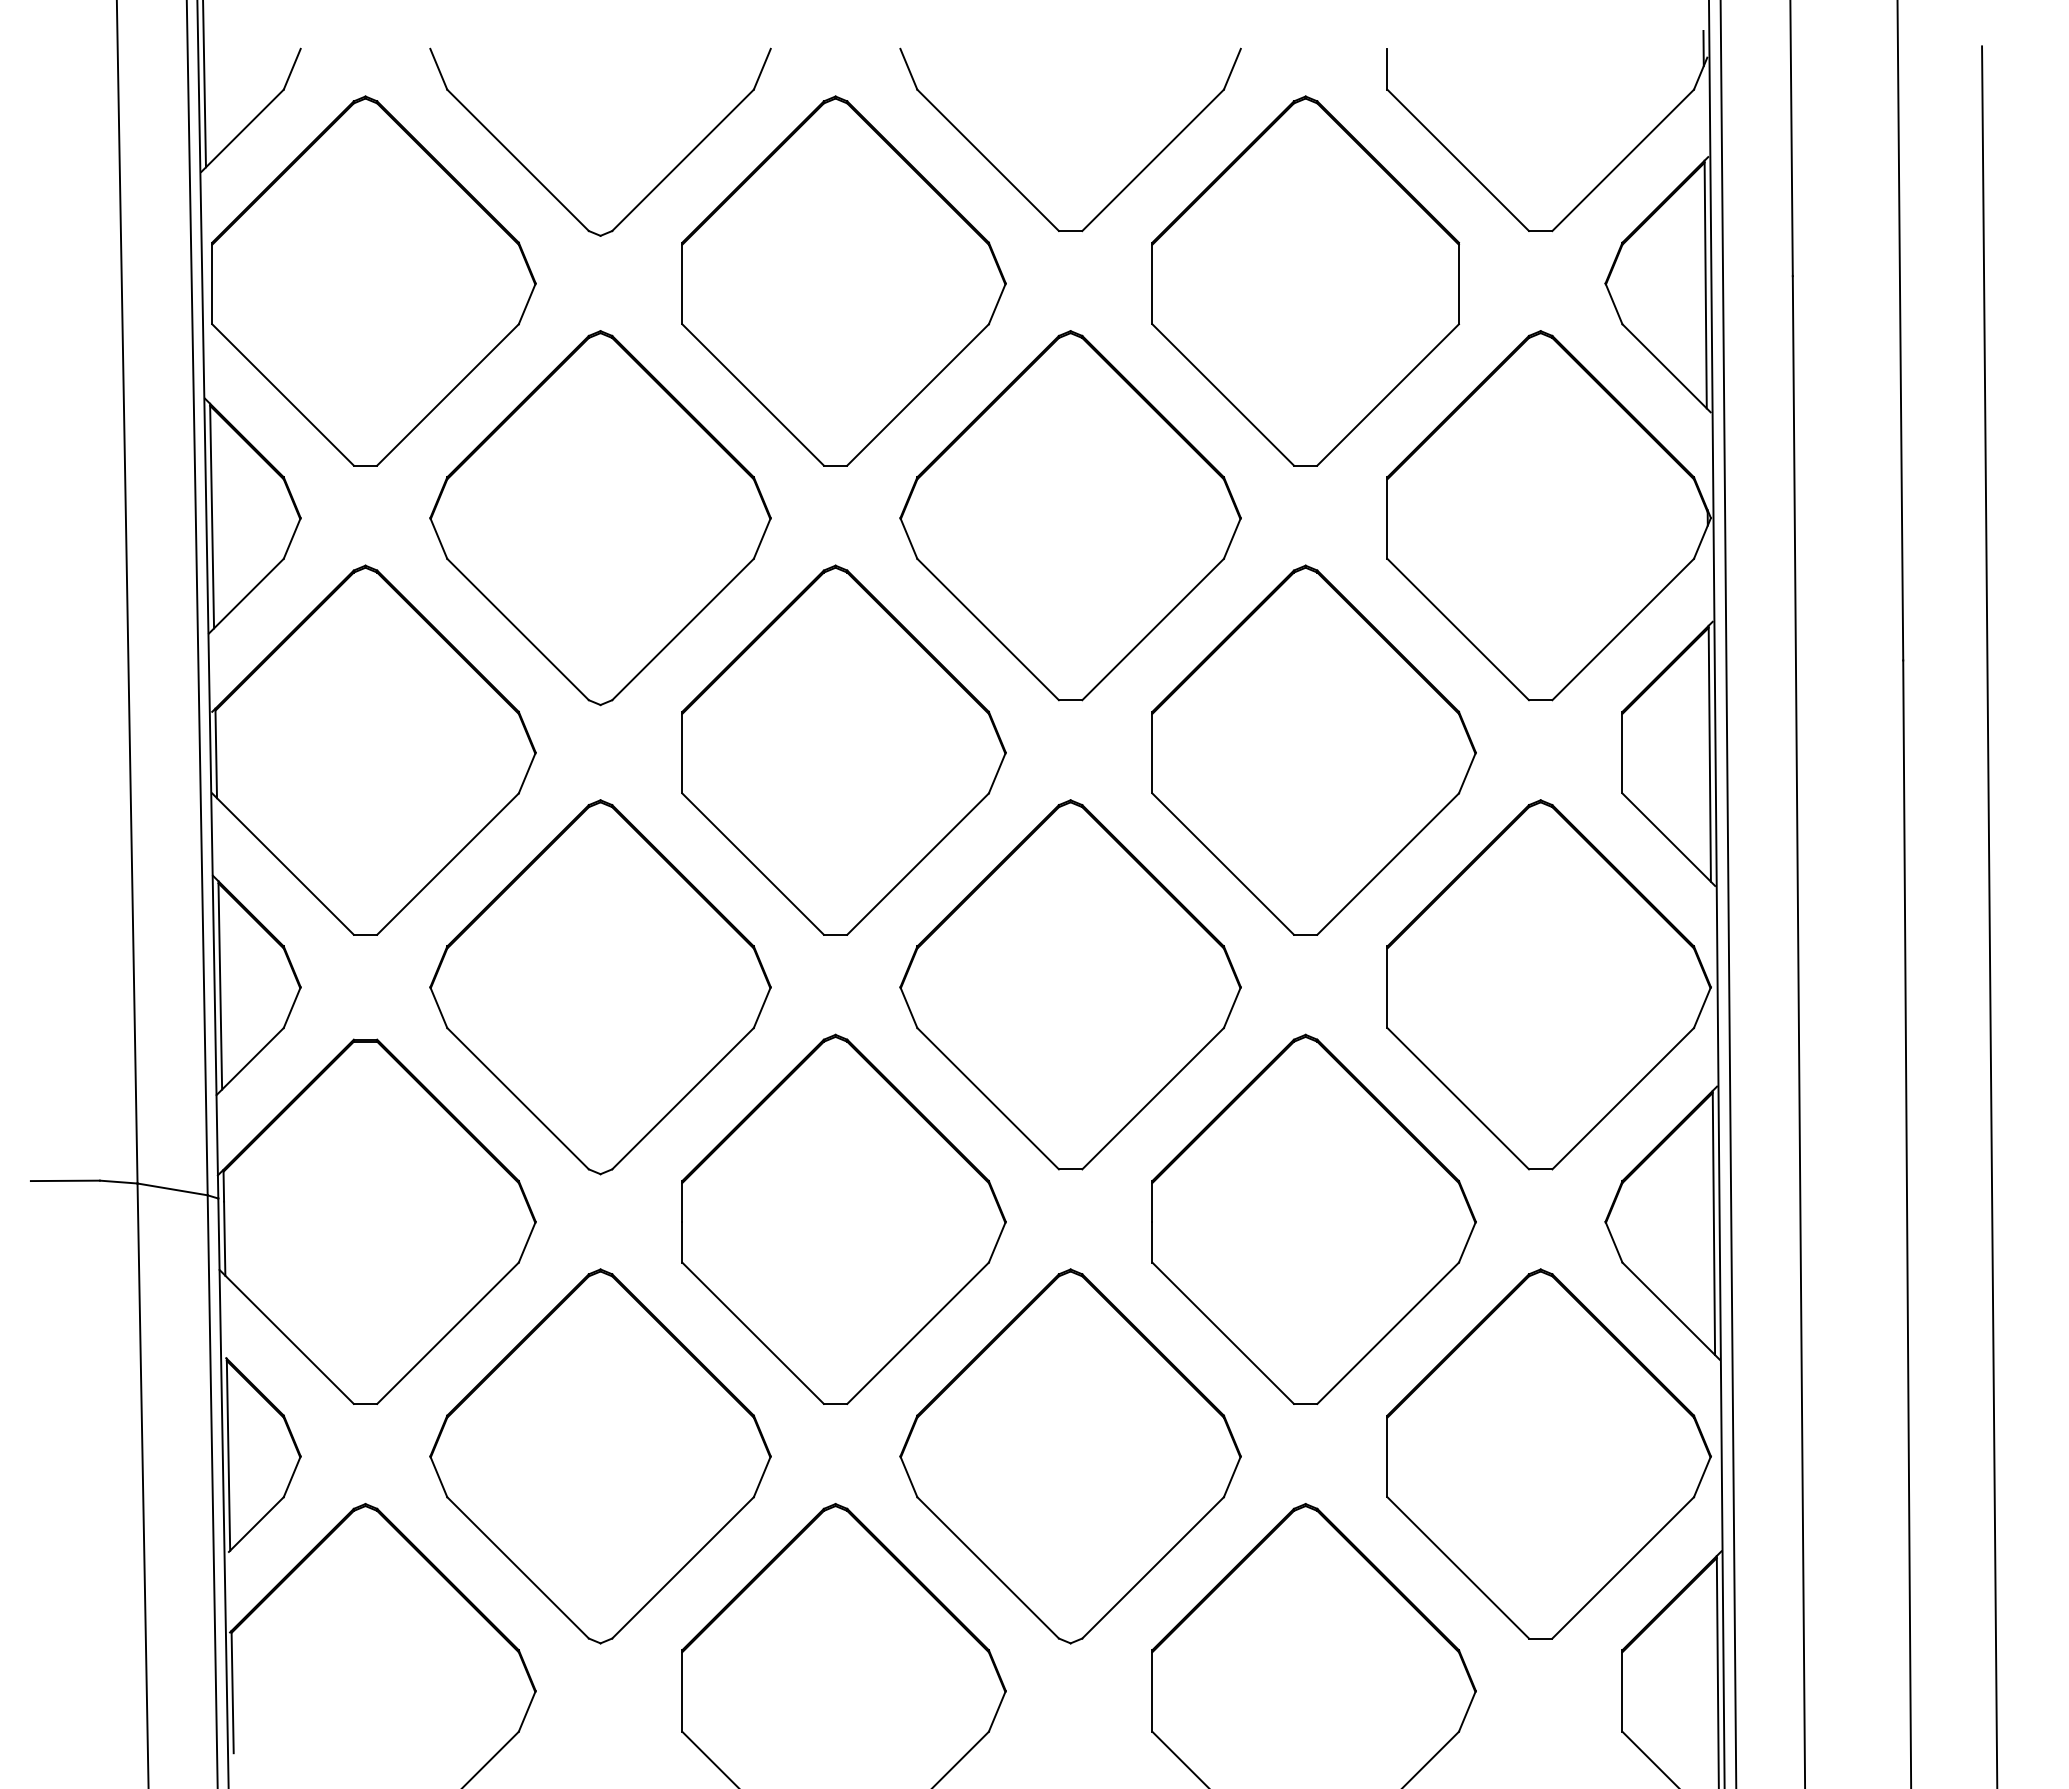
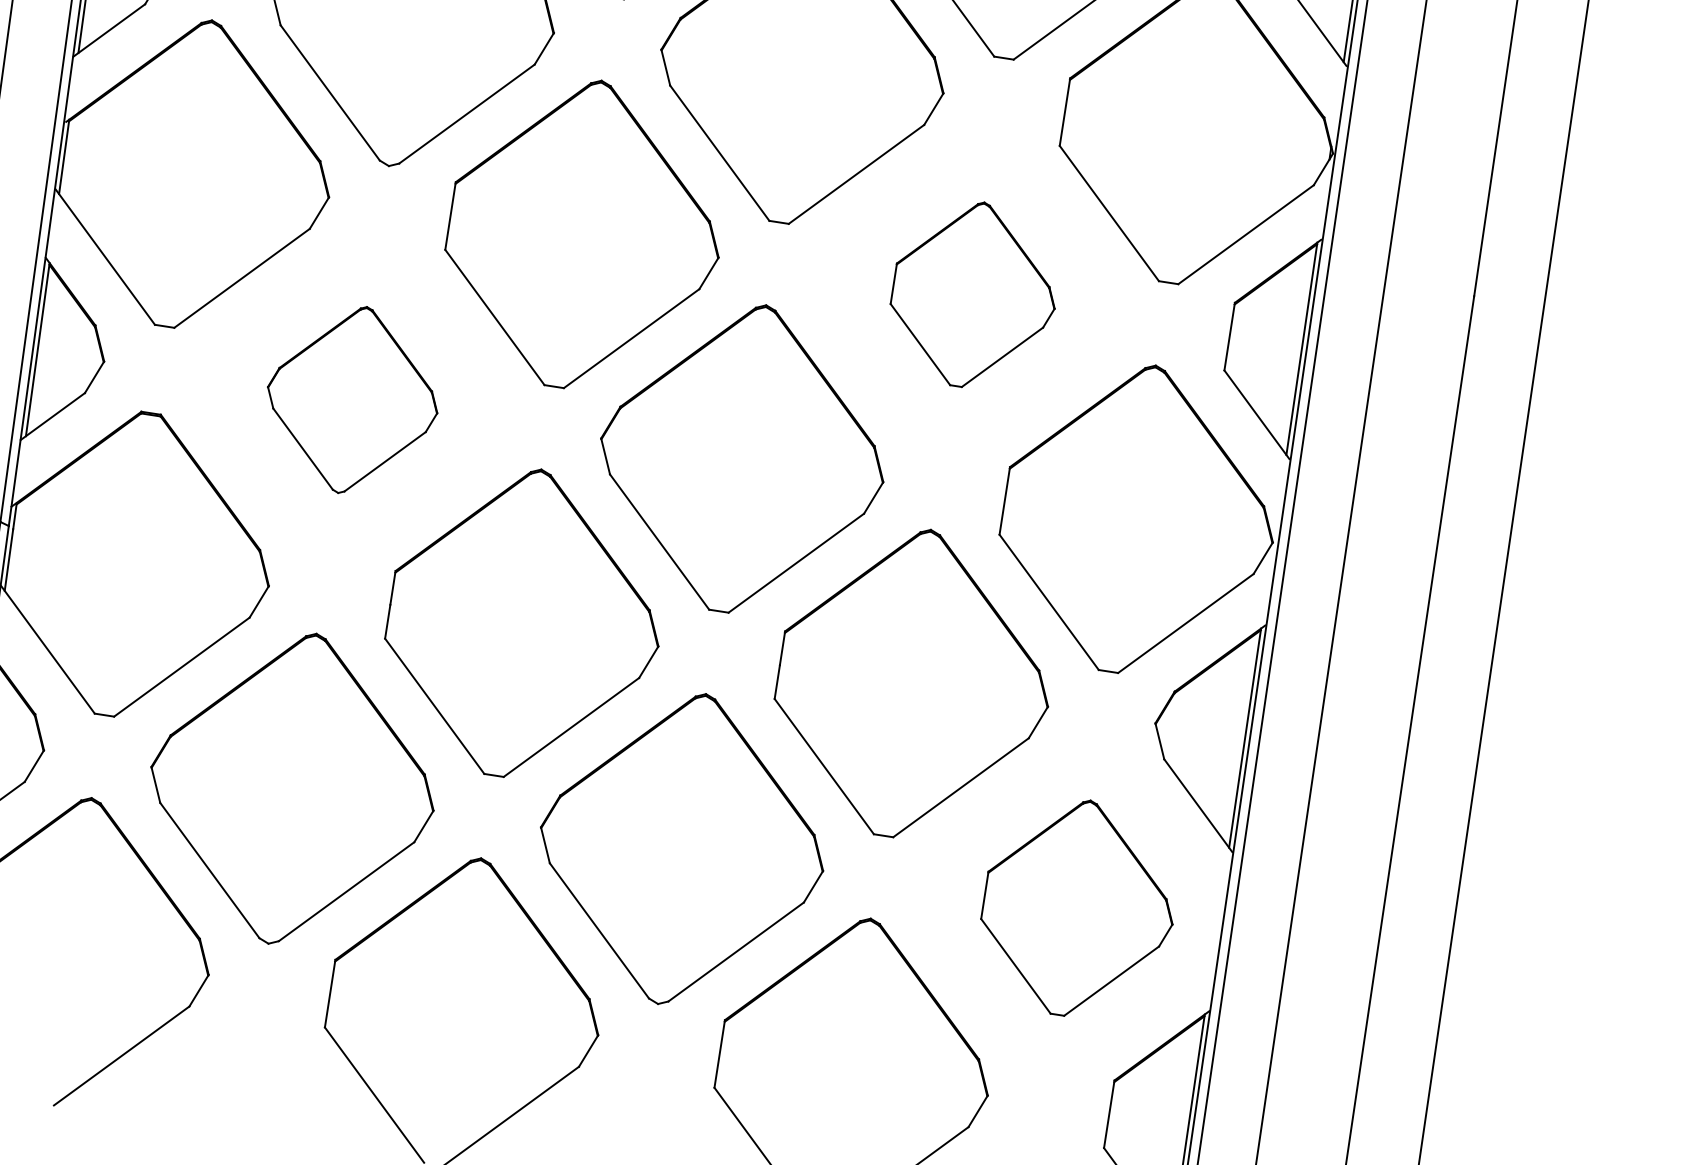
part: (1313, 749) -> (974, 294), size x0.6
part: (600, 987) -> (352, 400), size x0.6
part: (1548, 1453) -> (1078, 907), size x0.7

